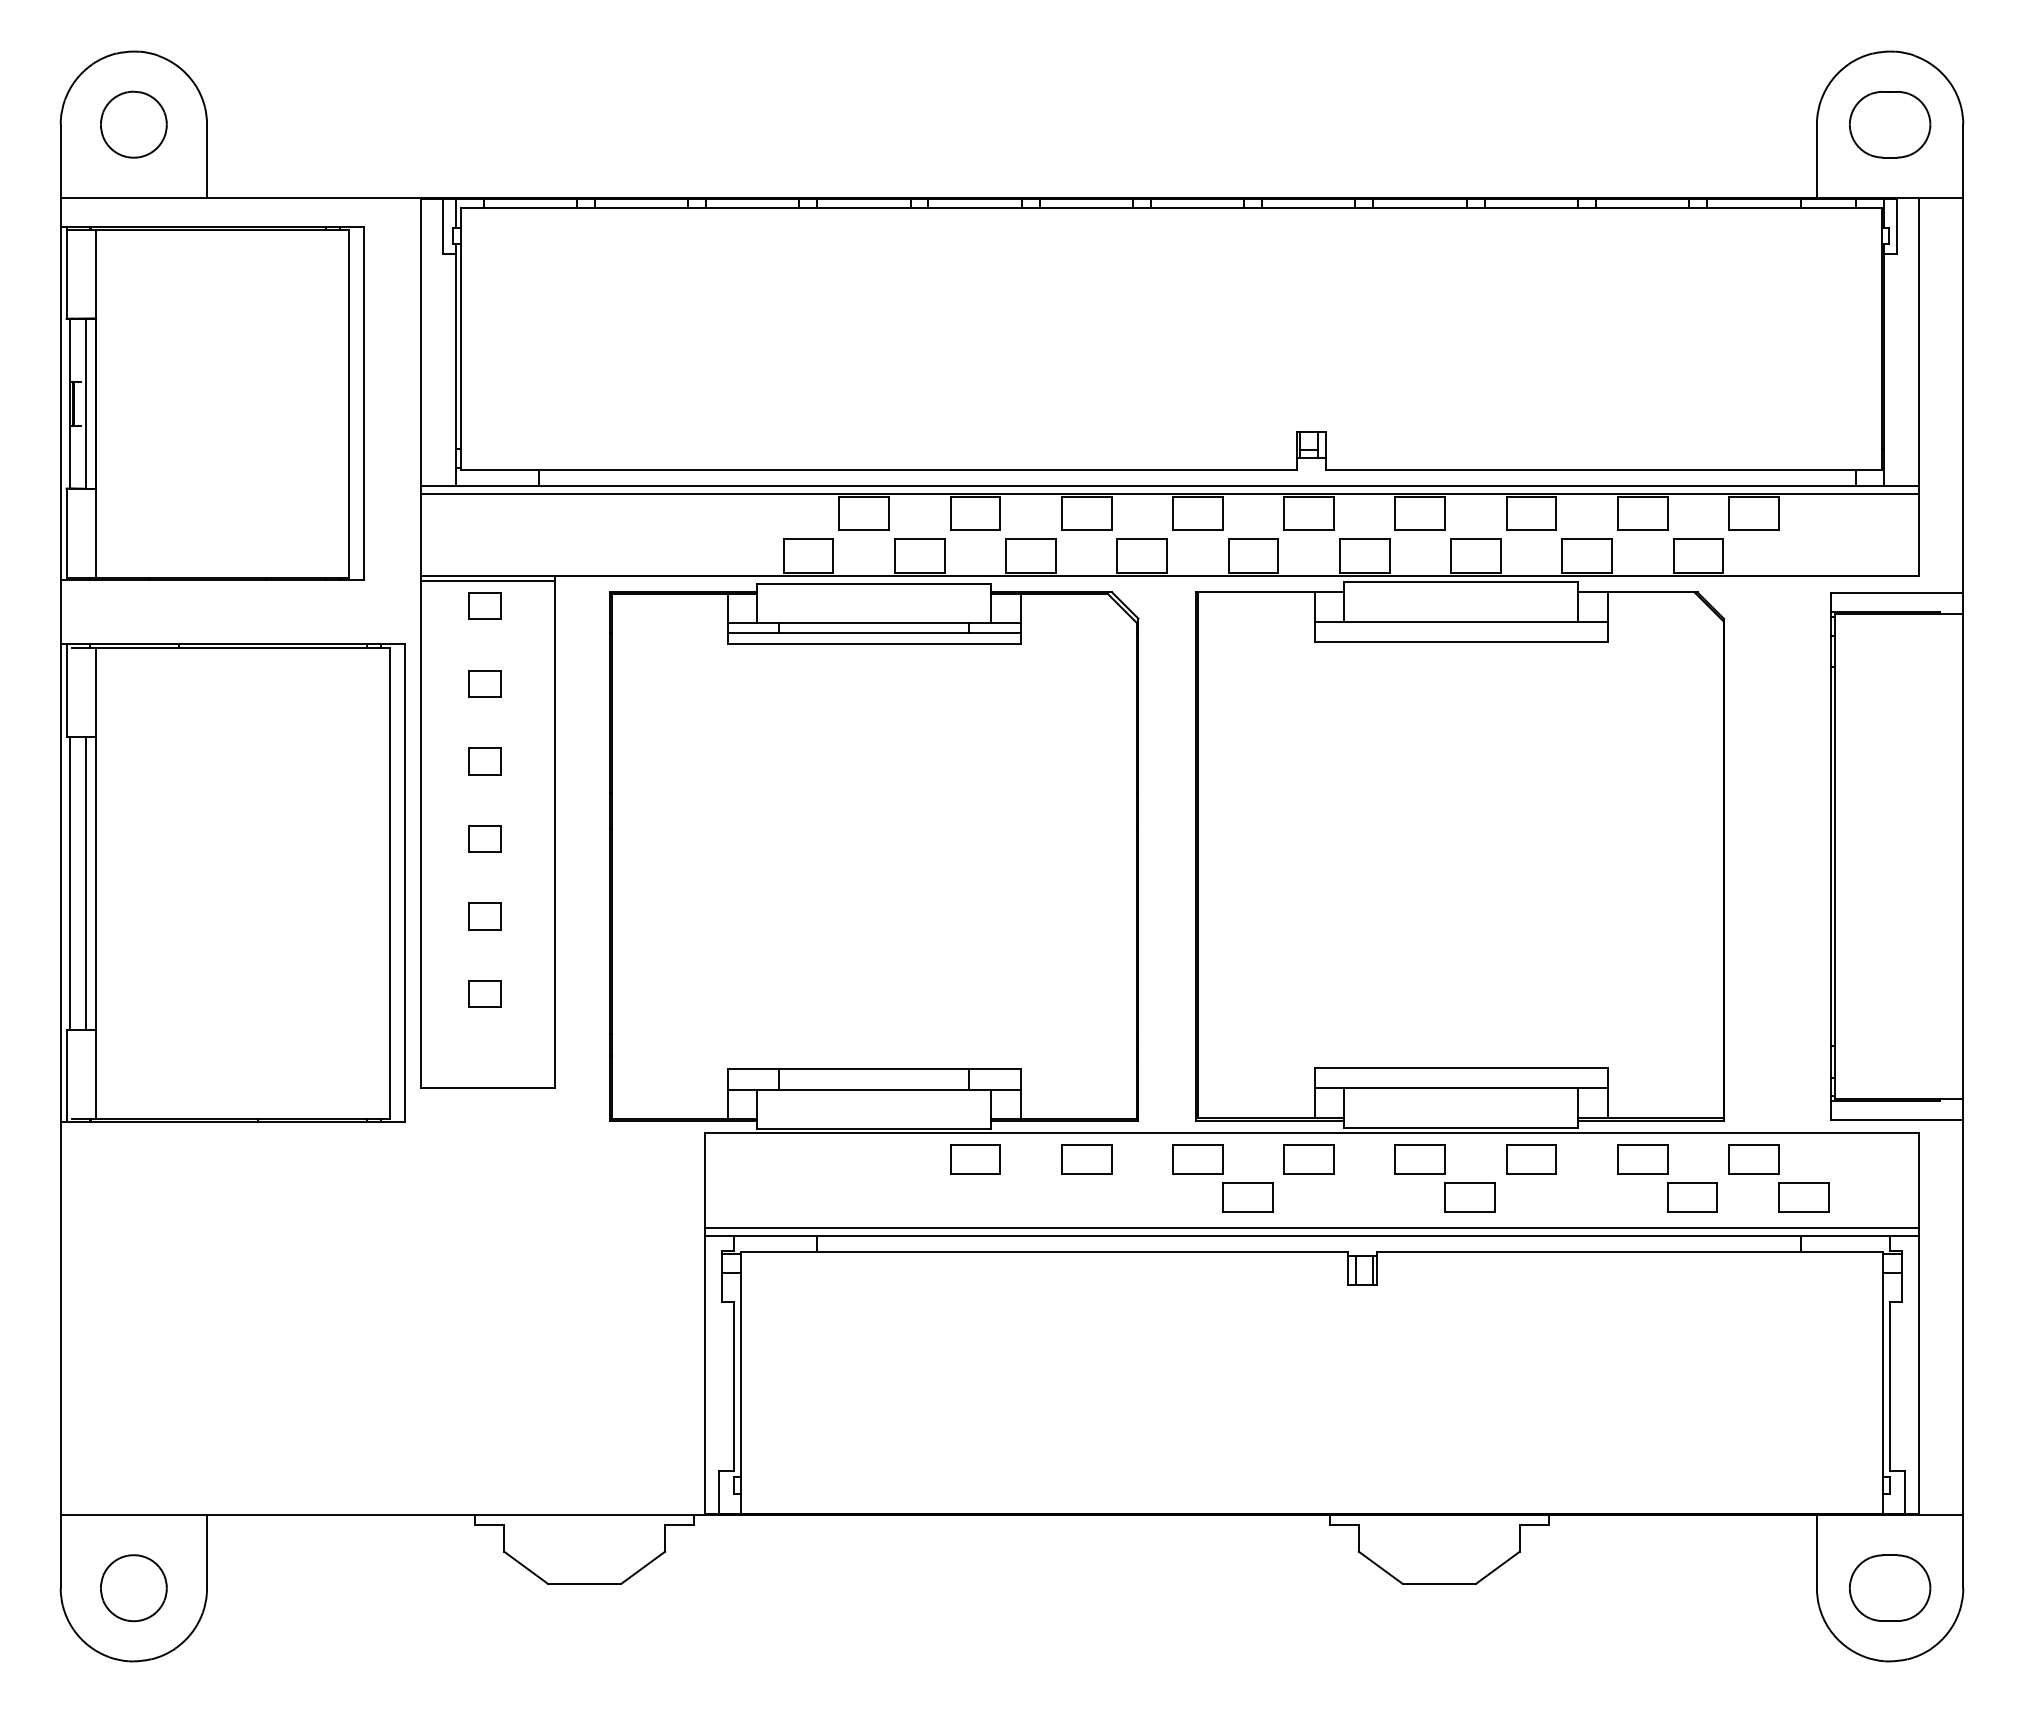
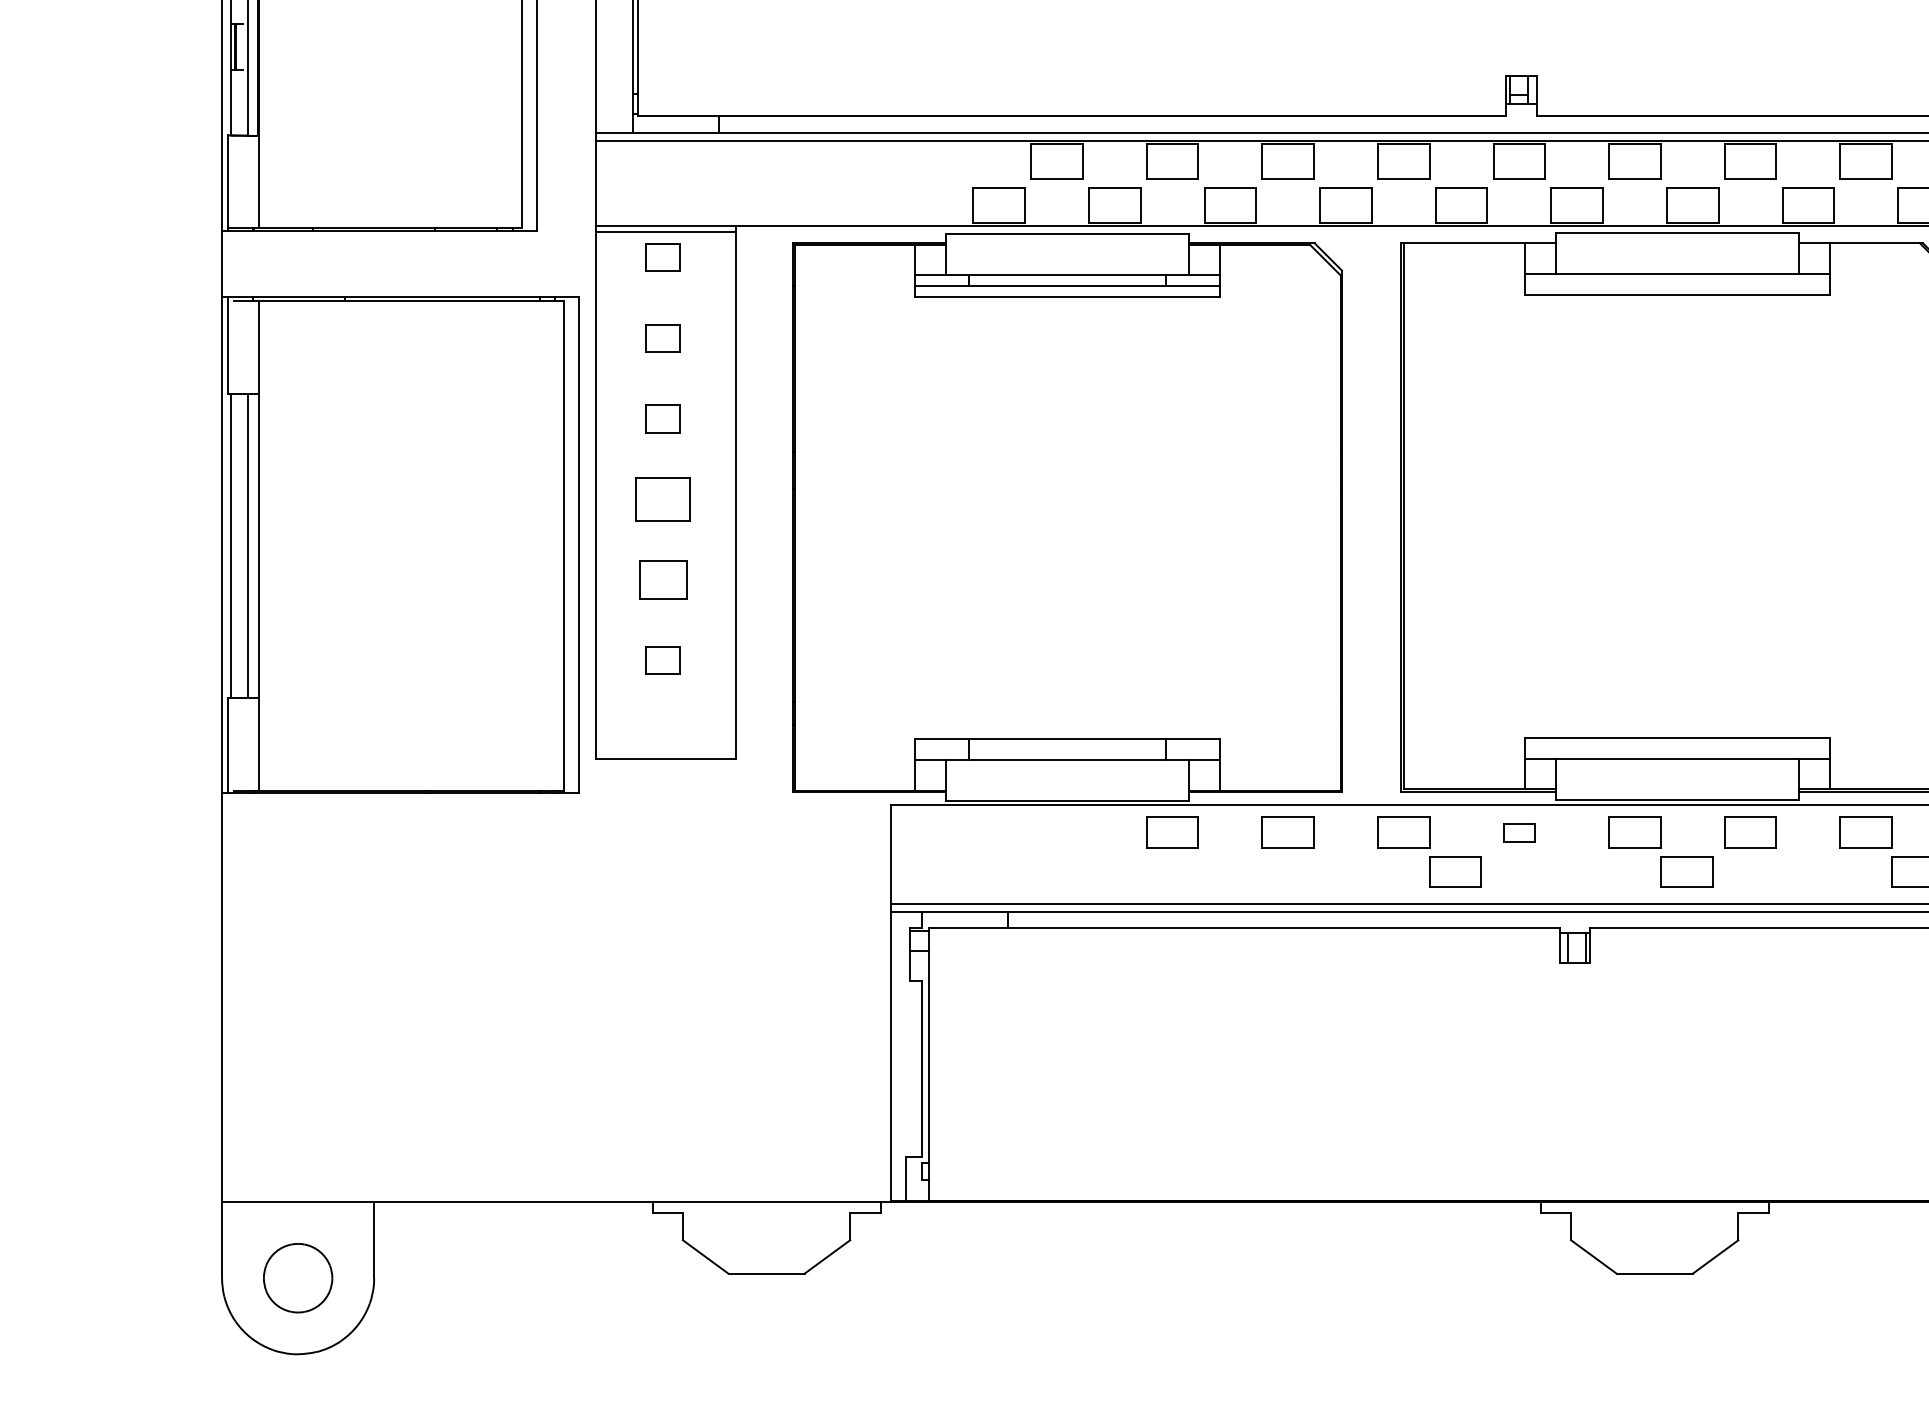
part: (484, 838) -> (662, 499), size x1.6
part: (484, 916) -> (662, 580), size x1.4
part: (1308, 1159) -> (1518, 832), size x0.6

